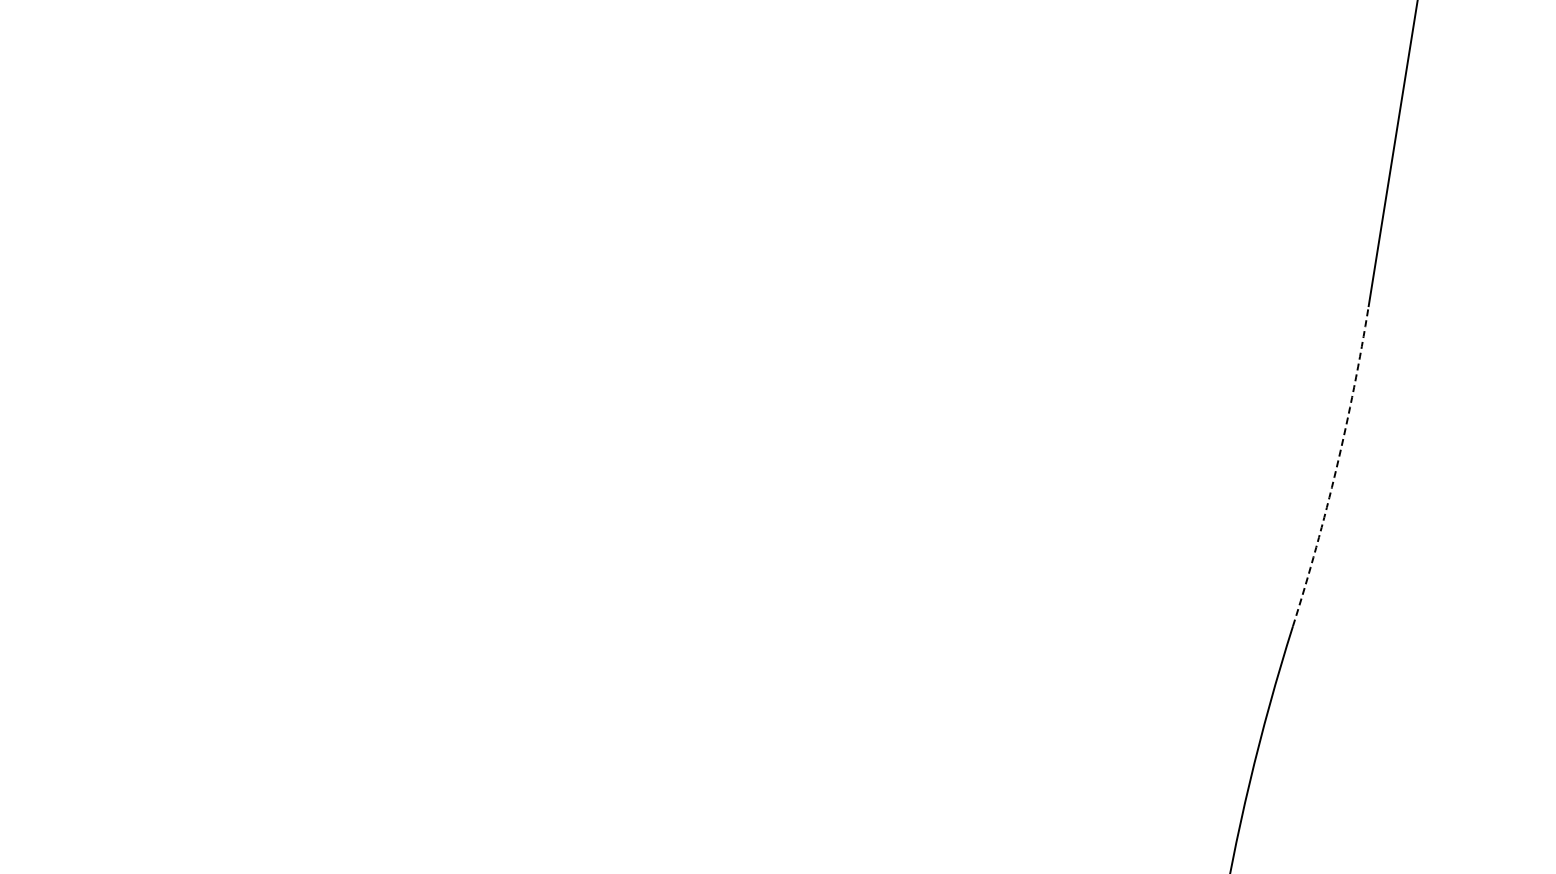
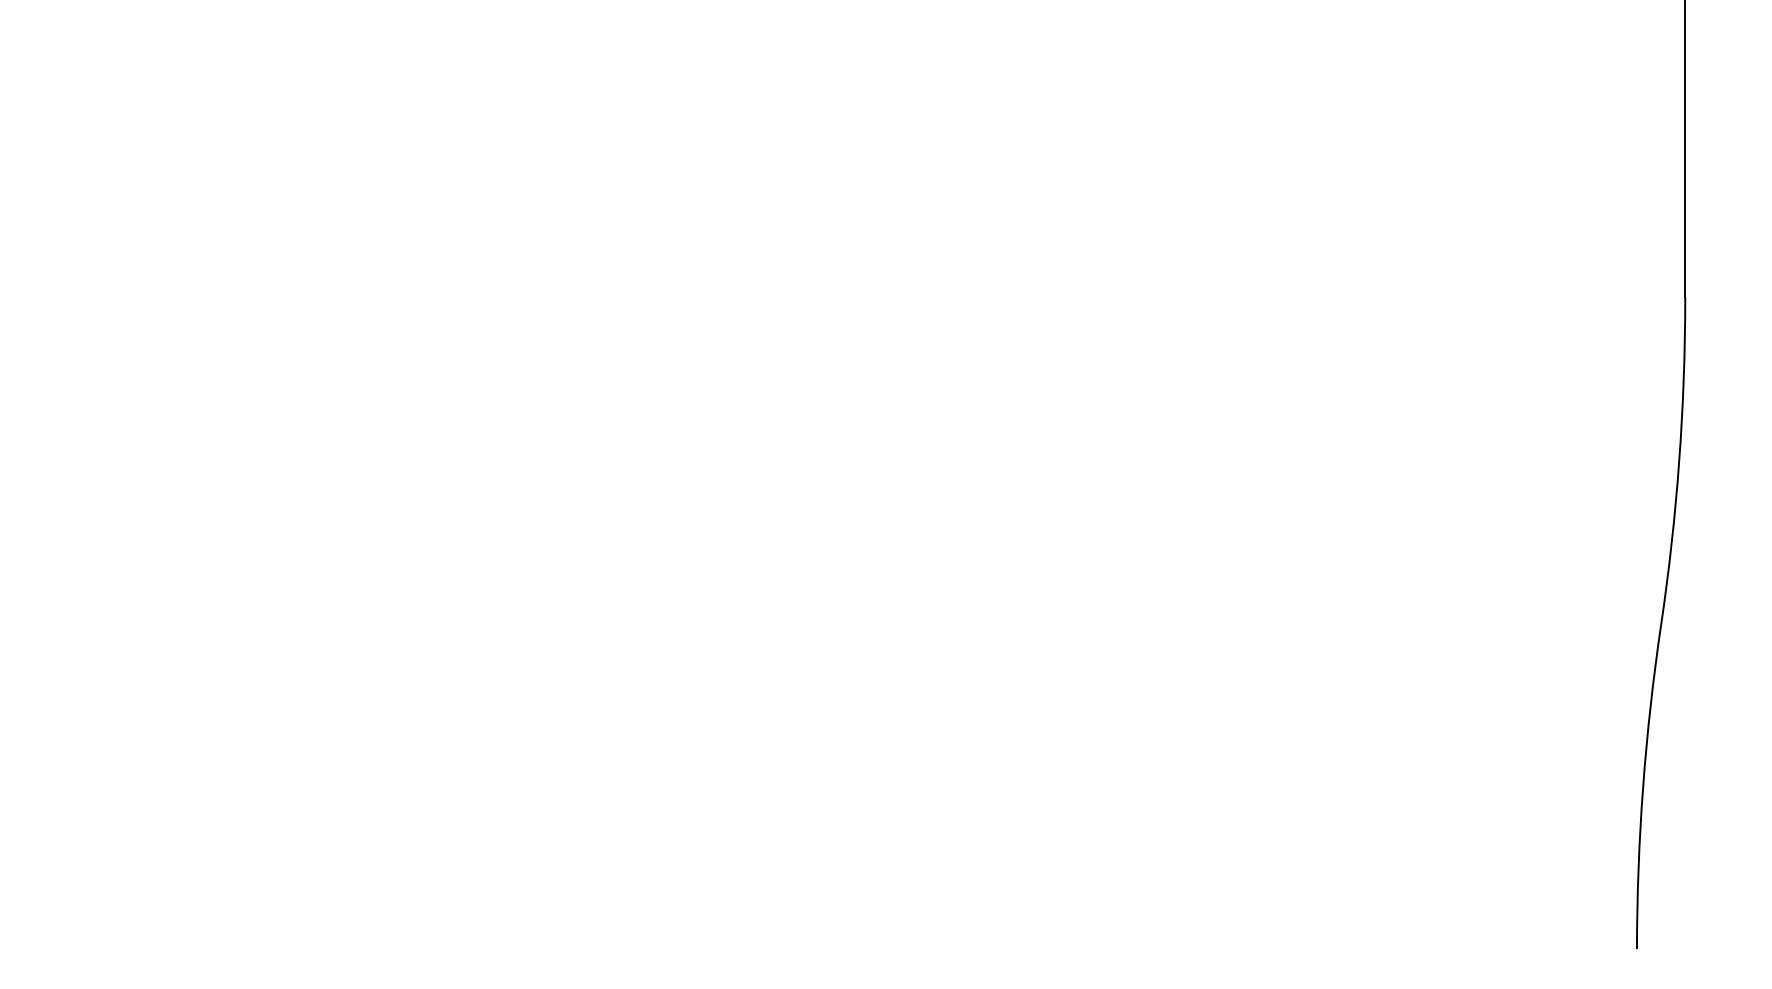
arc: (1336, 467) -> (1679, 461), dashed -> solid

